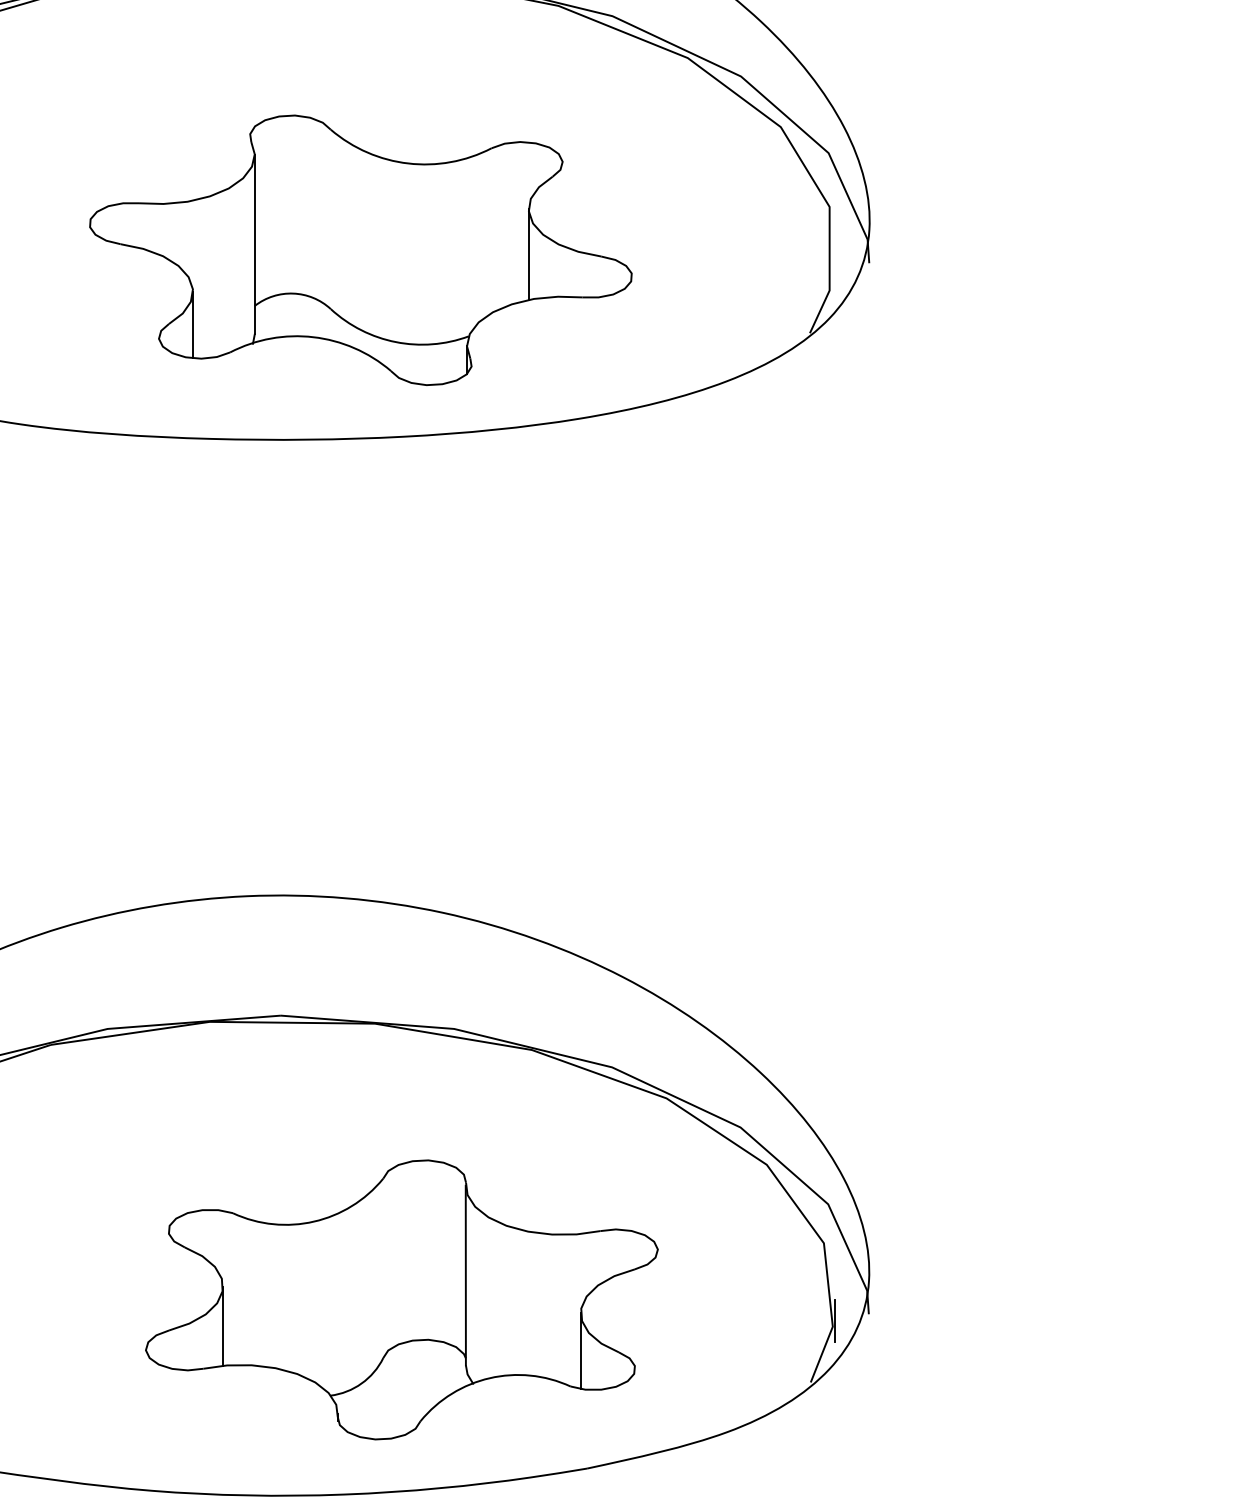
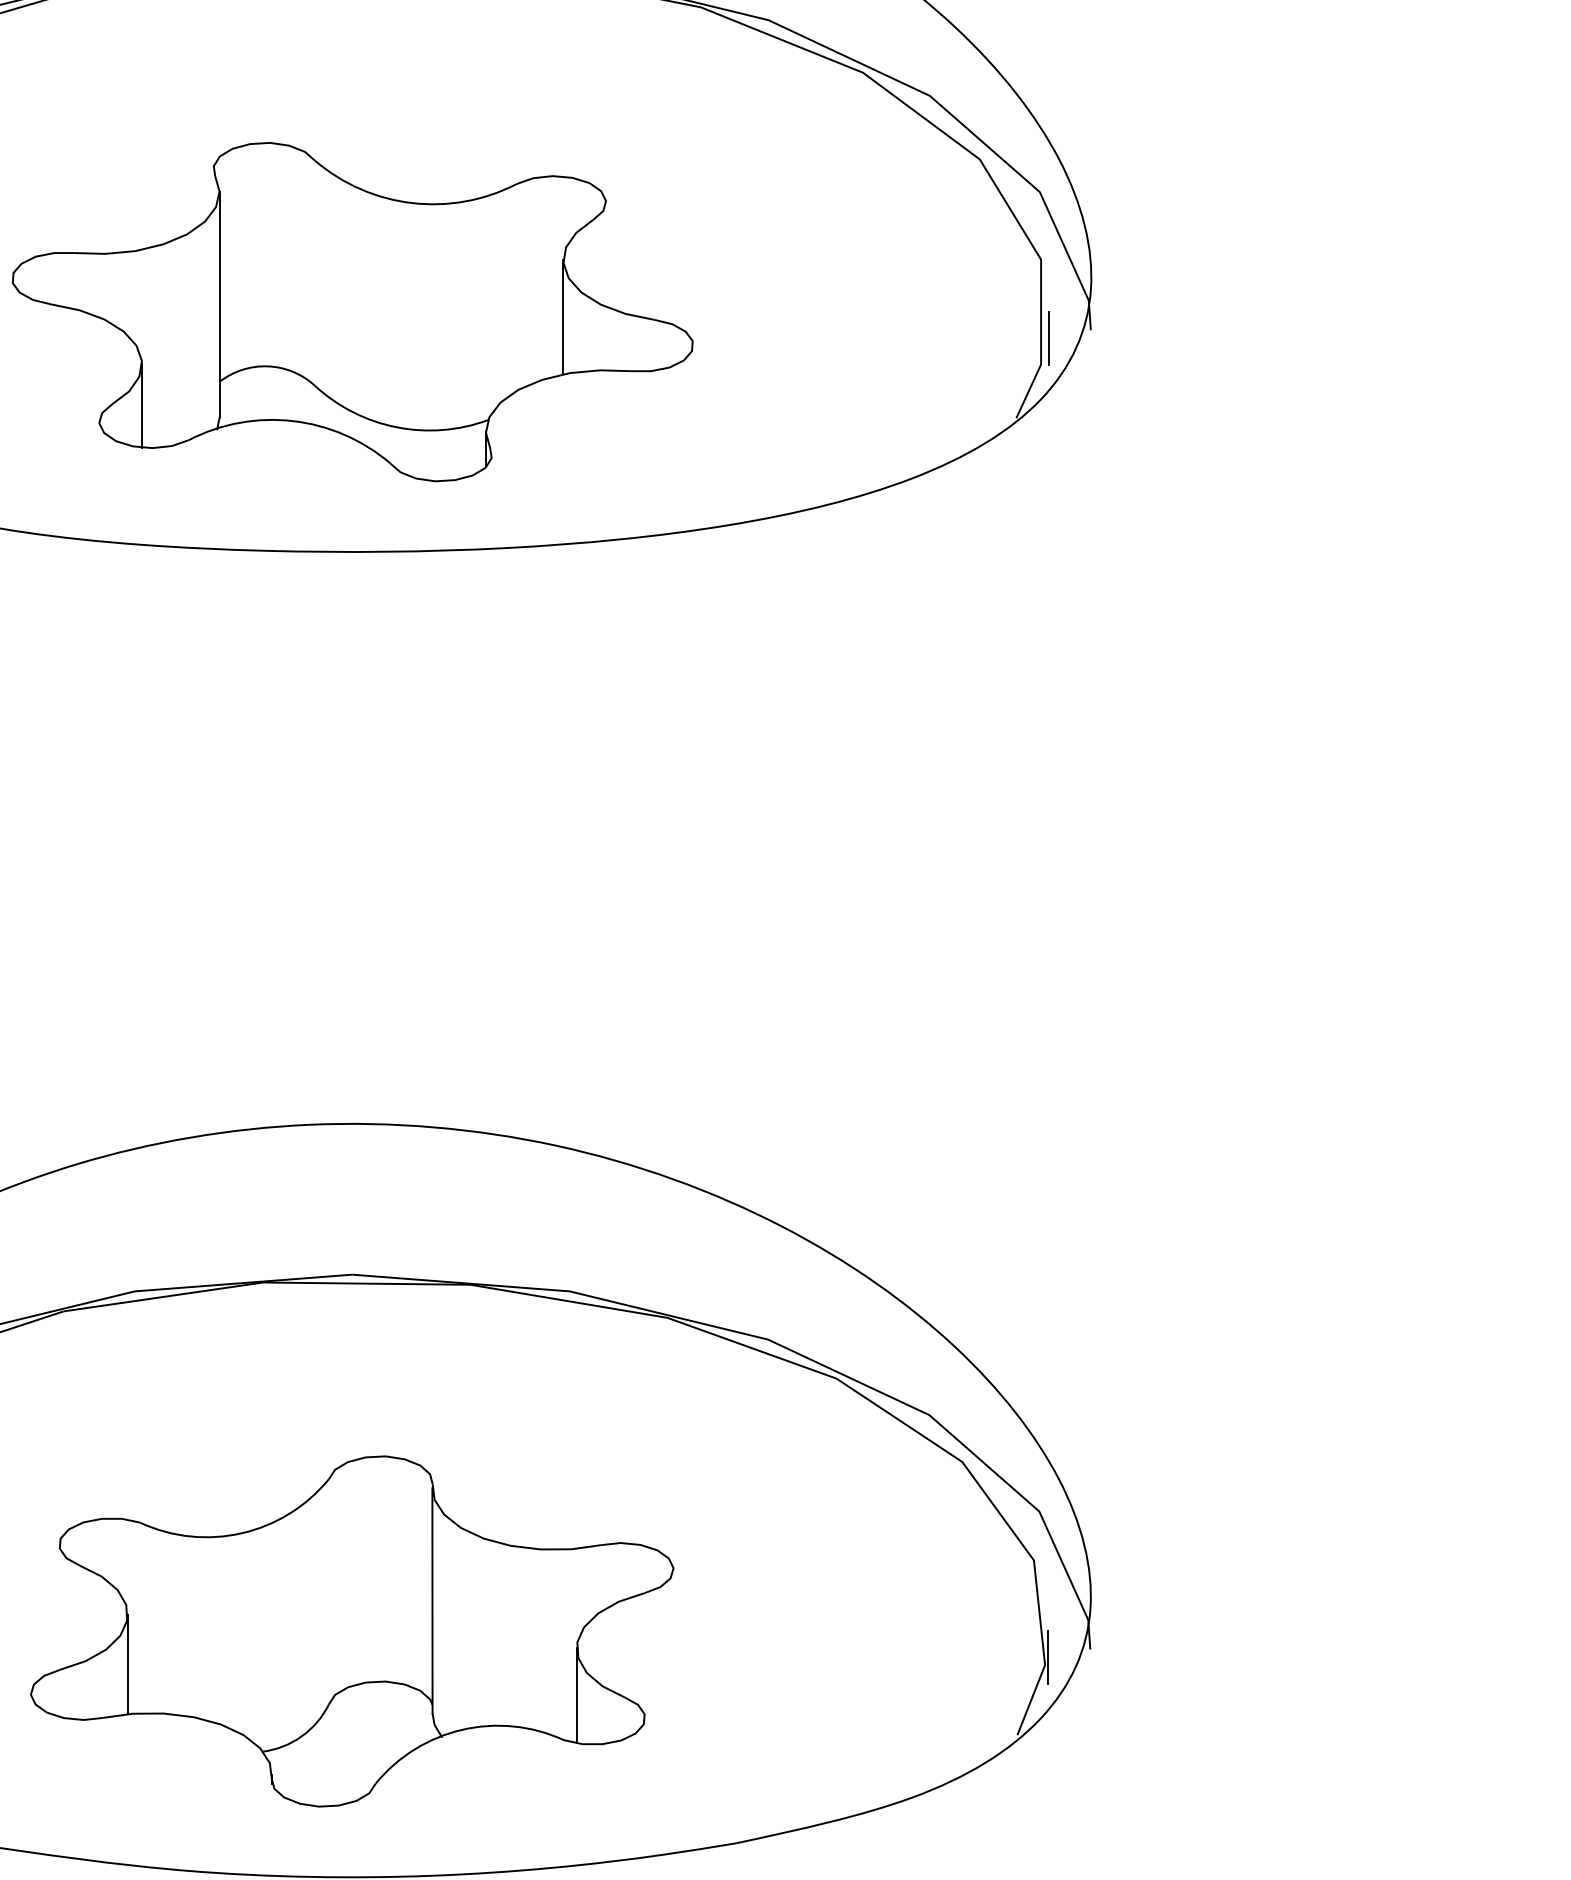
part: (360, 250) -> (352, 312), moved
line: (835, 269) -> (1048, 338), added
part: (402, 1299) -> (352, 1631), moved

